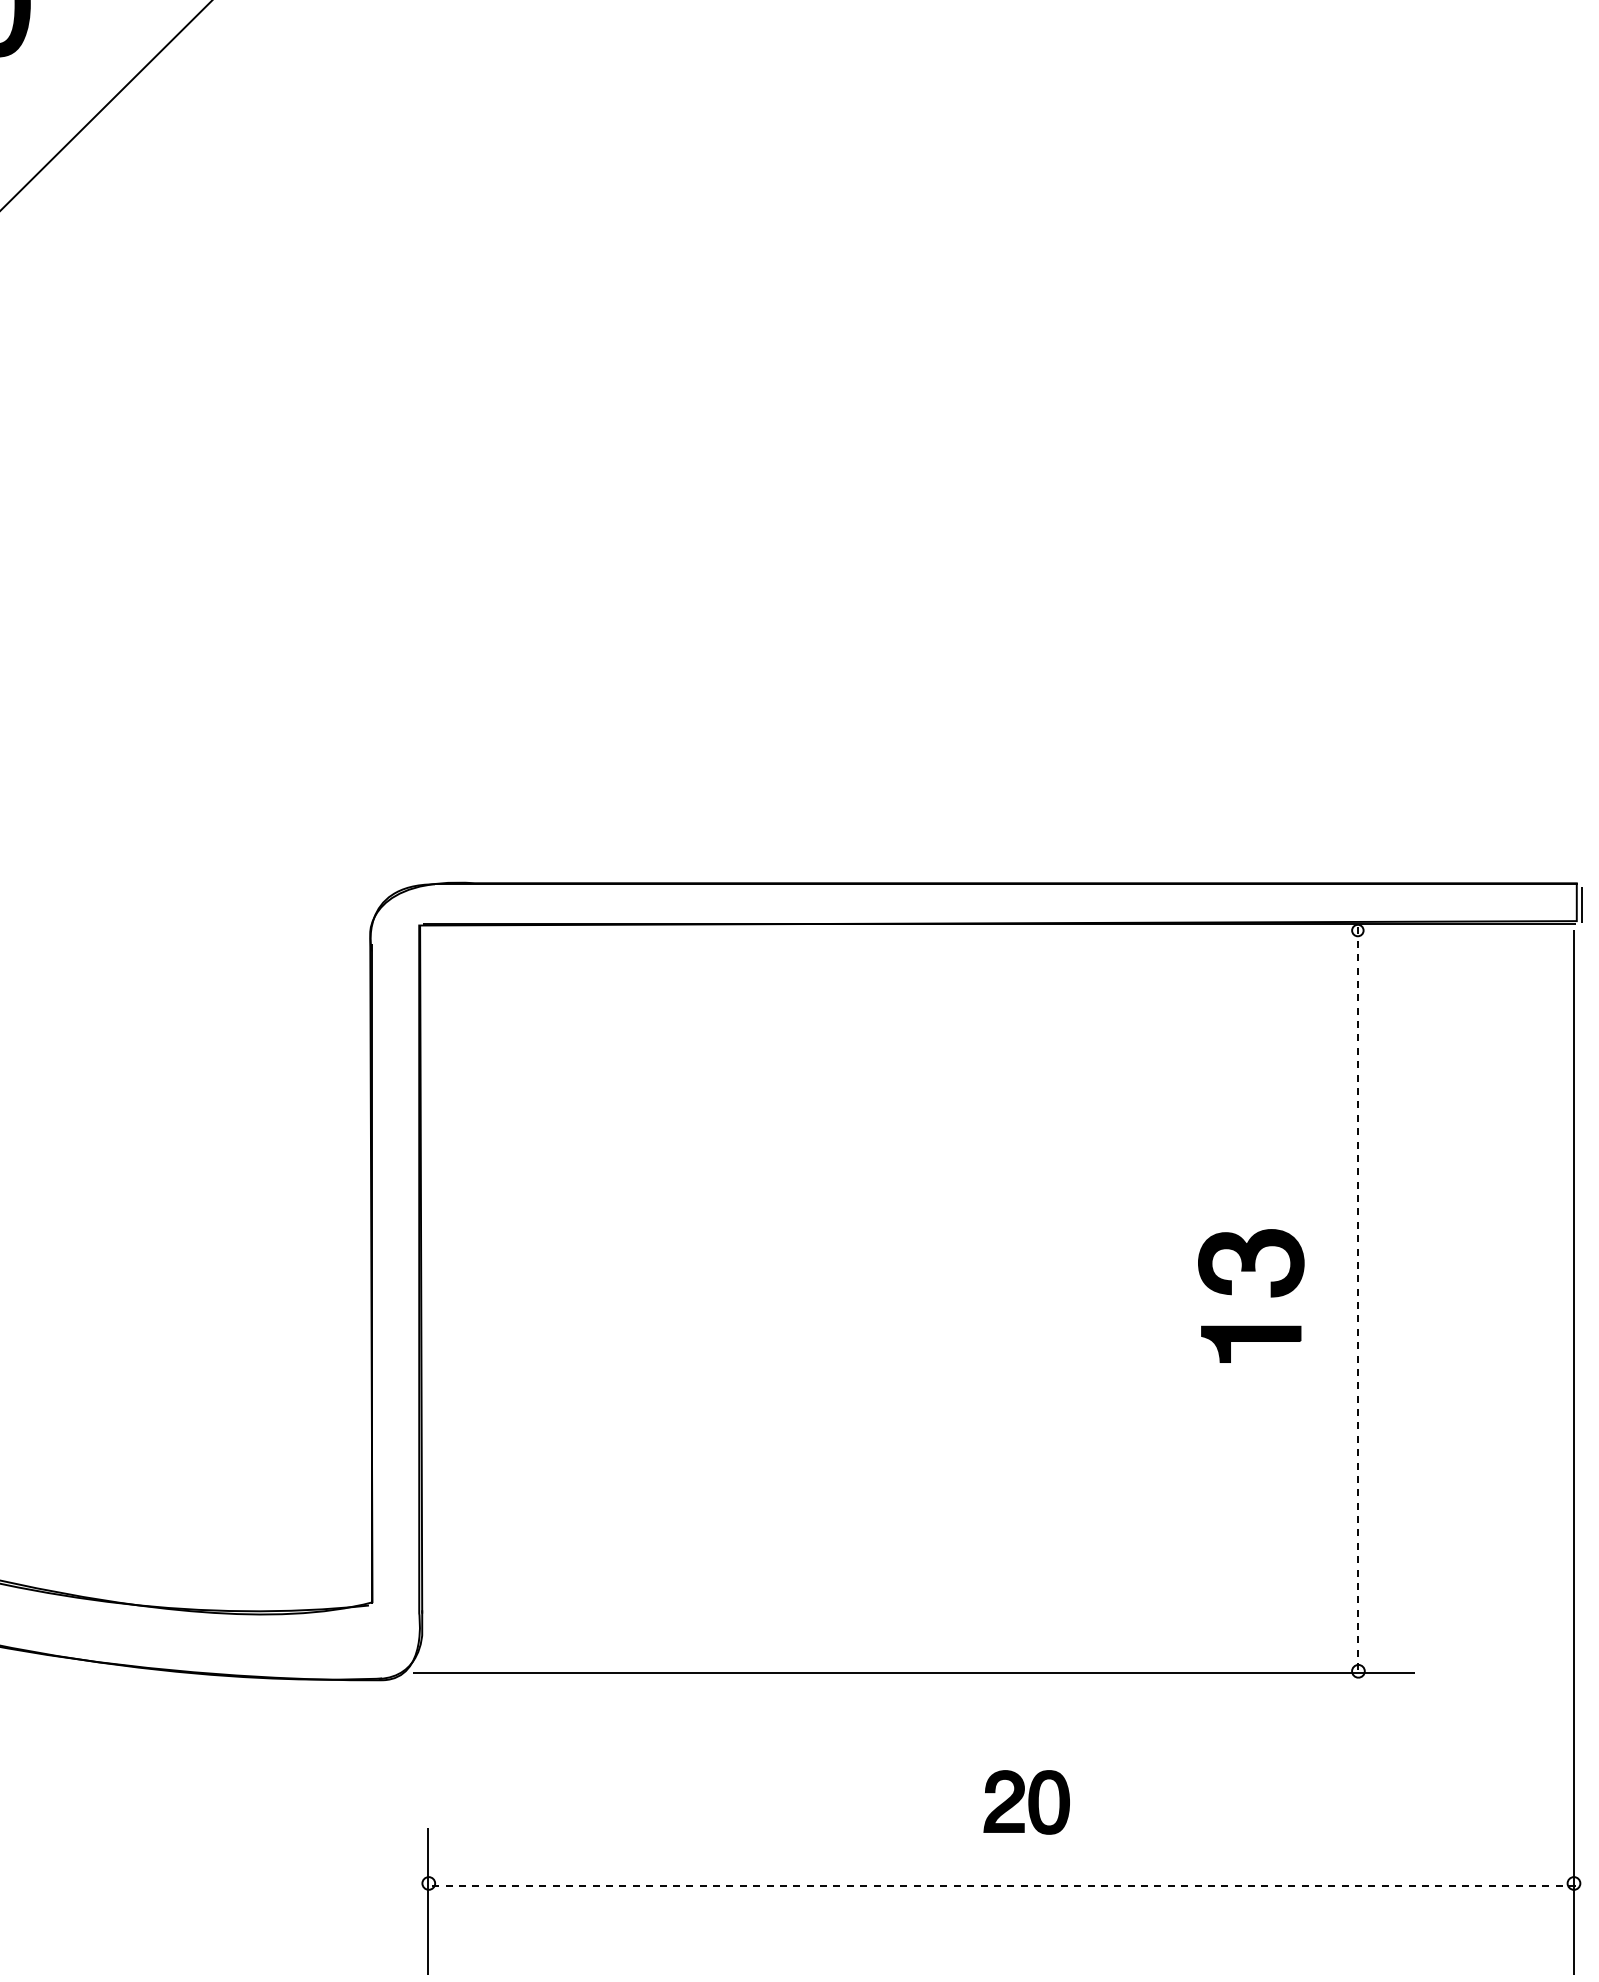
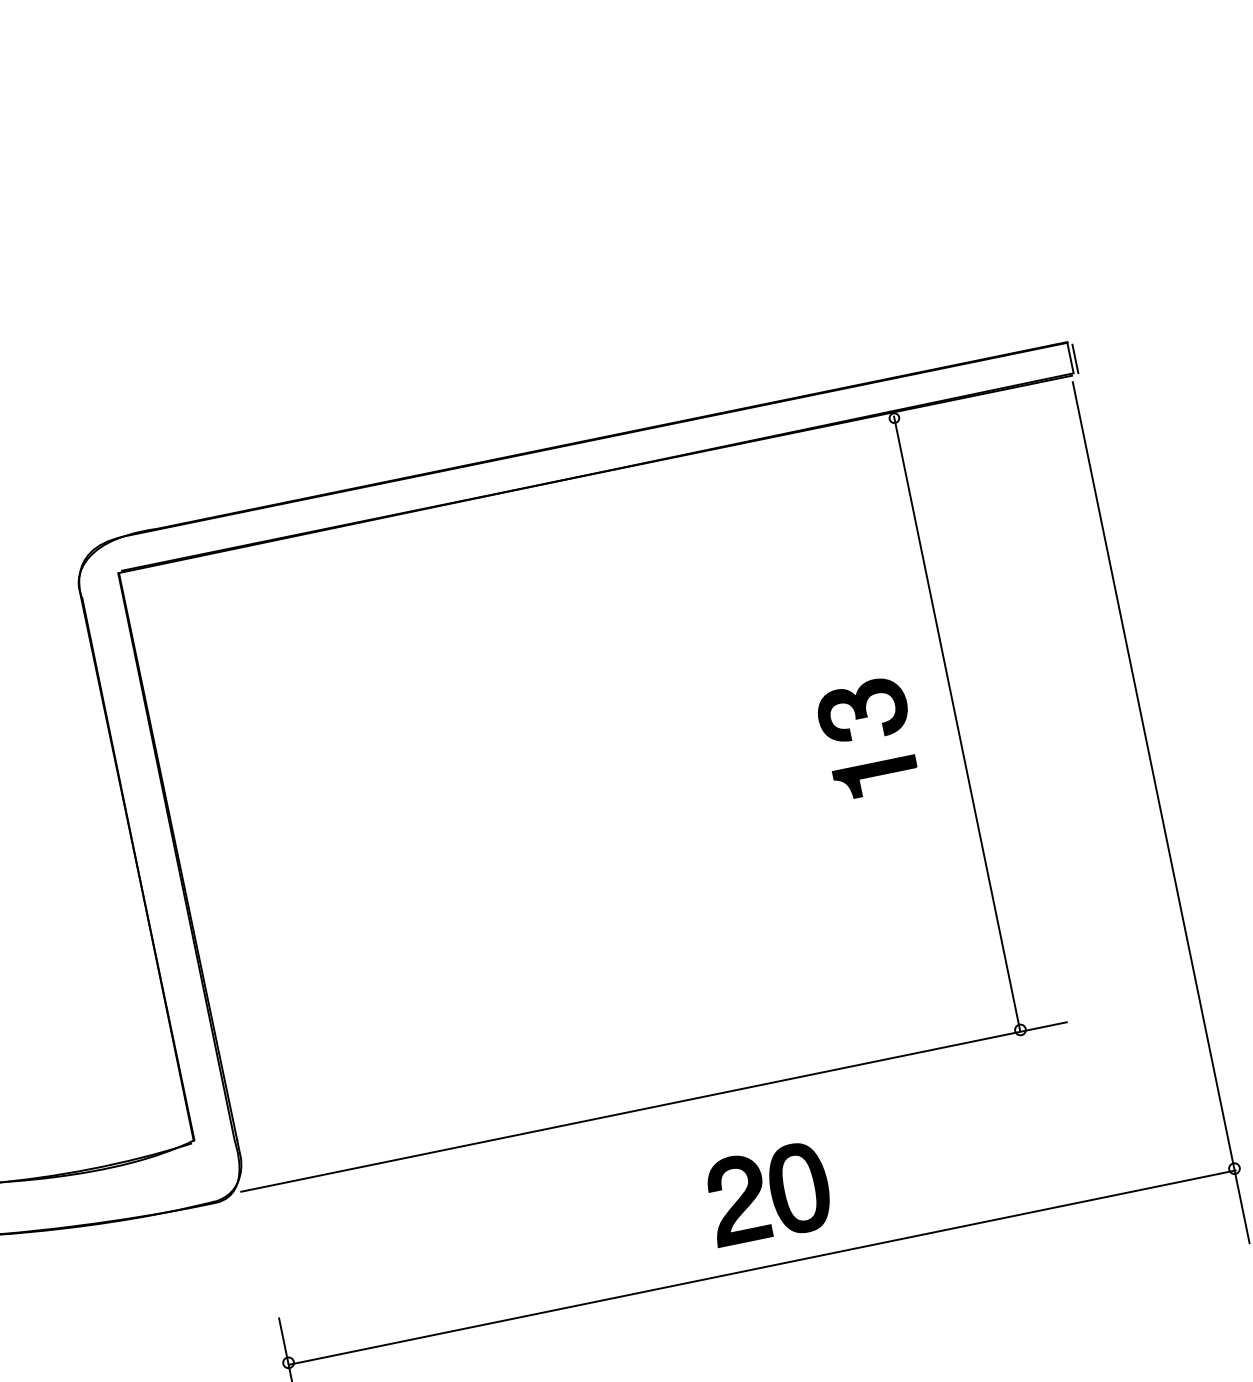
line: (1357, 1300) -> (956, 723), dashed -> solid
part: (1026, 1802) -> (768, 1194), size x1.67
line: (1002, 1885) -> (762, 1267), dashed -> solid

